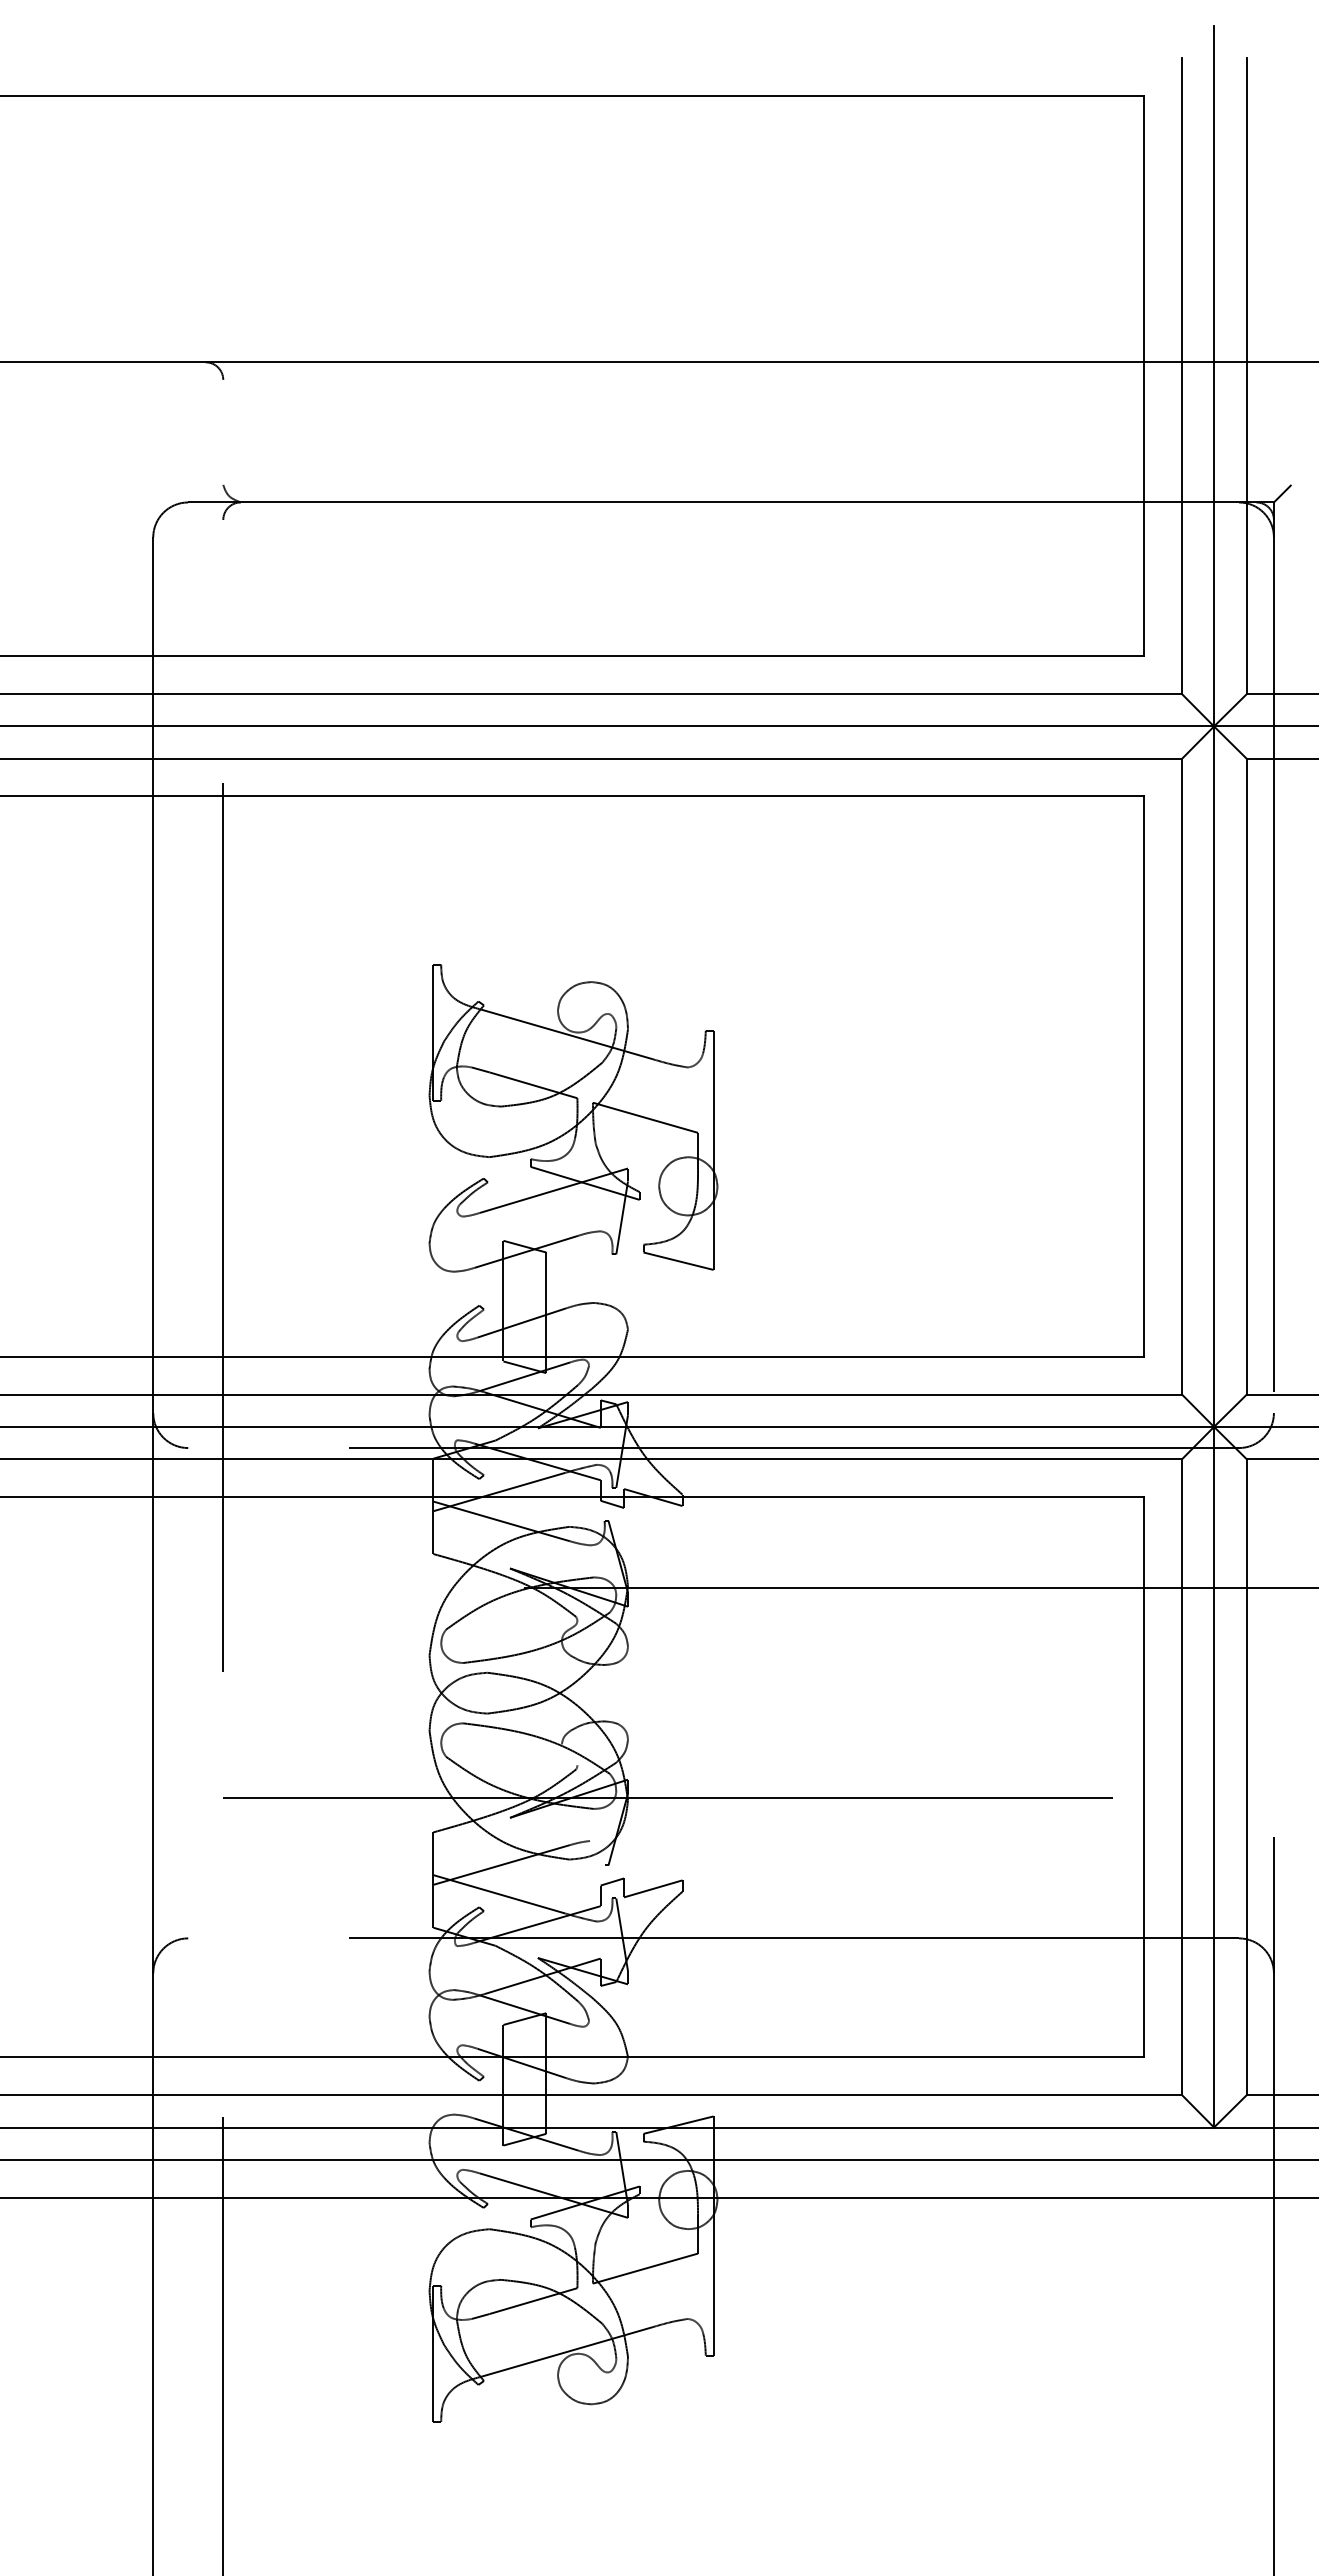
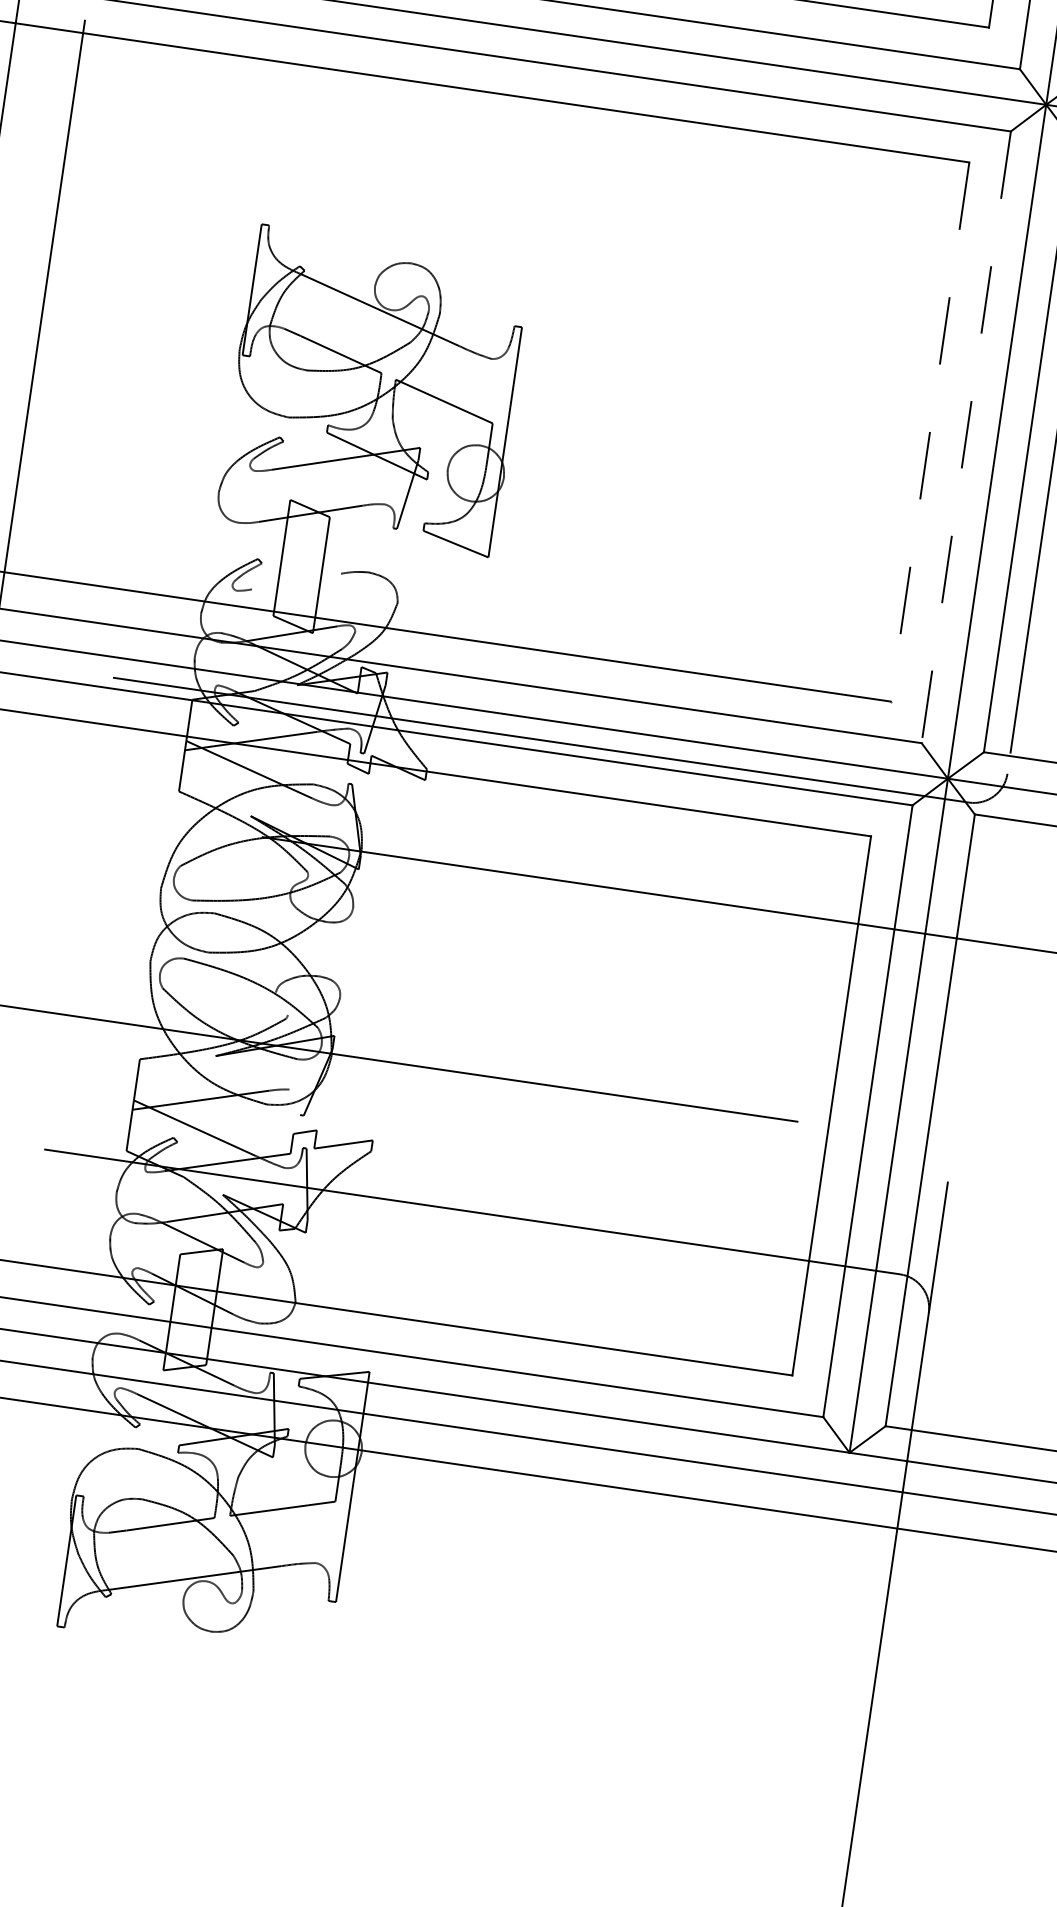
line: (1182, 1076) -> (966, 437), solid -> dashed
line: (1144, 1077) -> (930, 432), solid -> dashed
line: (521, 1322) -> (296, 581), removed

